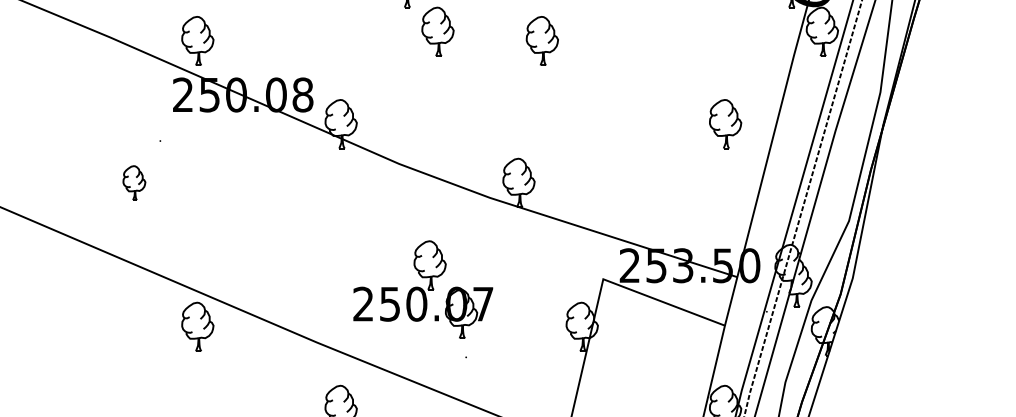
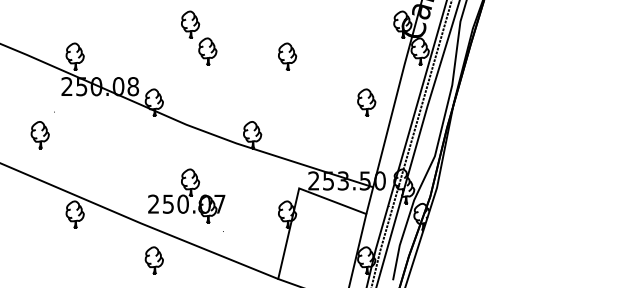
part: (542, 40) -> (287, 56), moved
part: (133, 183) -> (39, 135), size x1.43
part: (422, 288) -> (186, 195), moved

